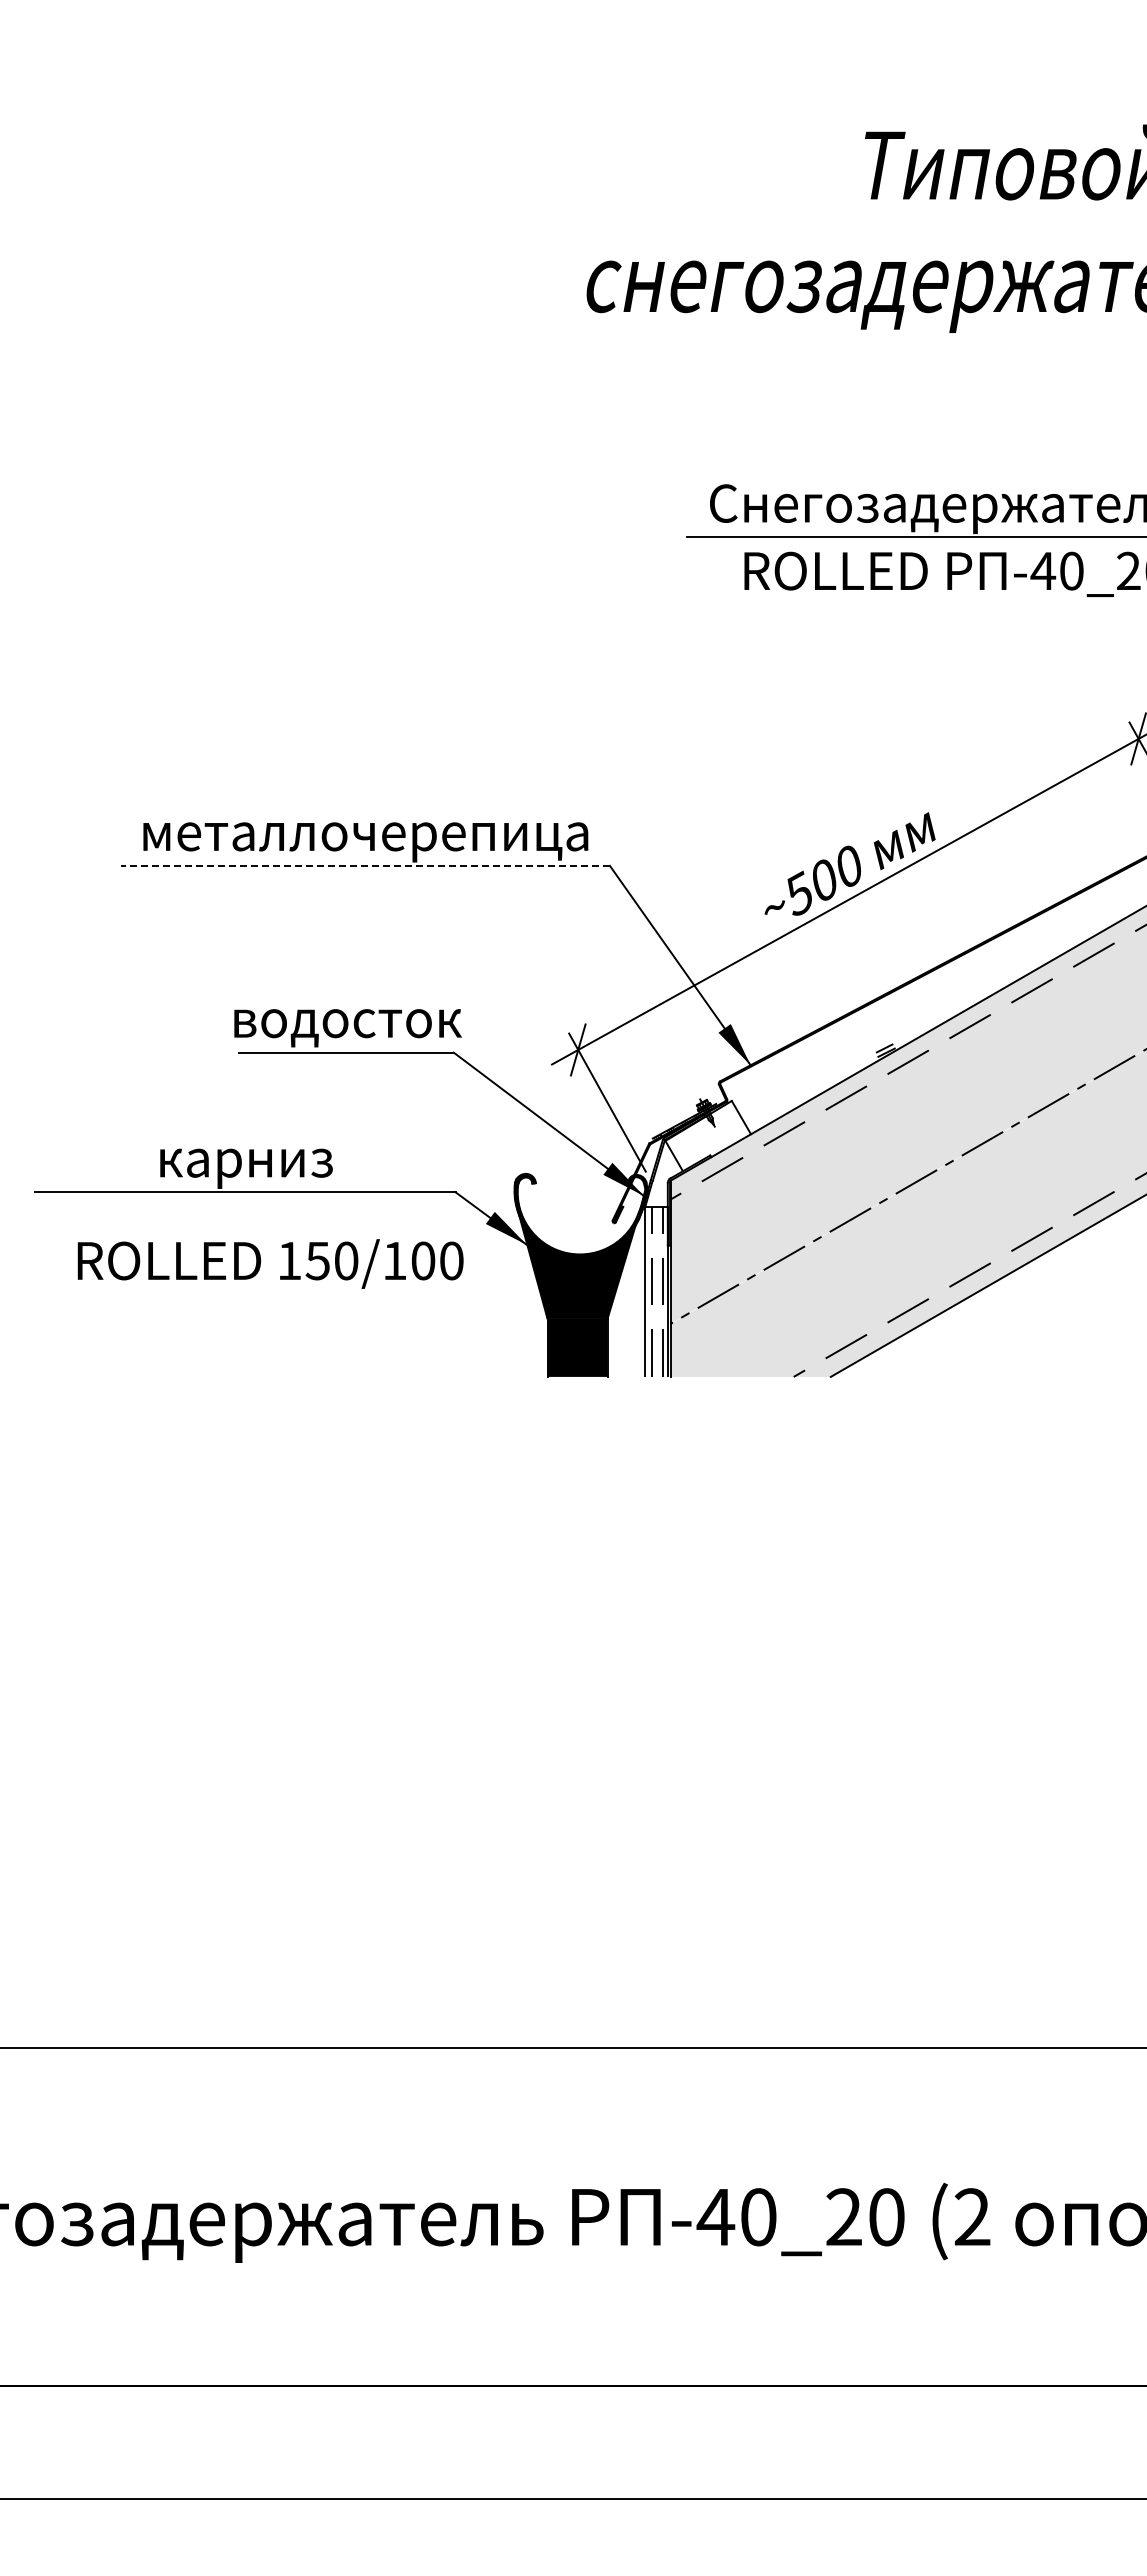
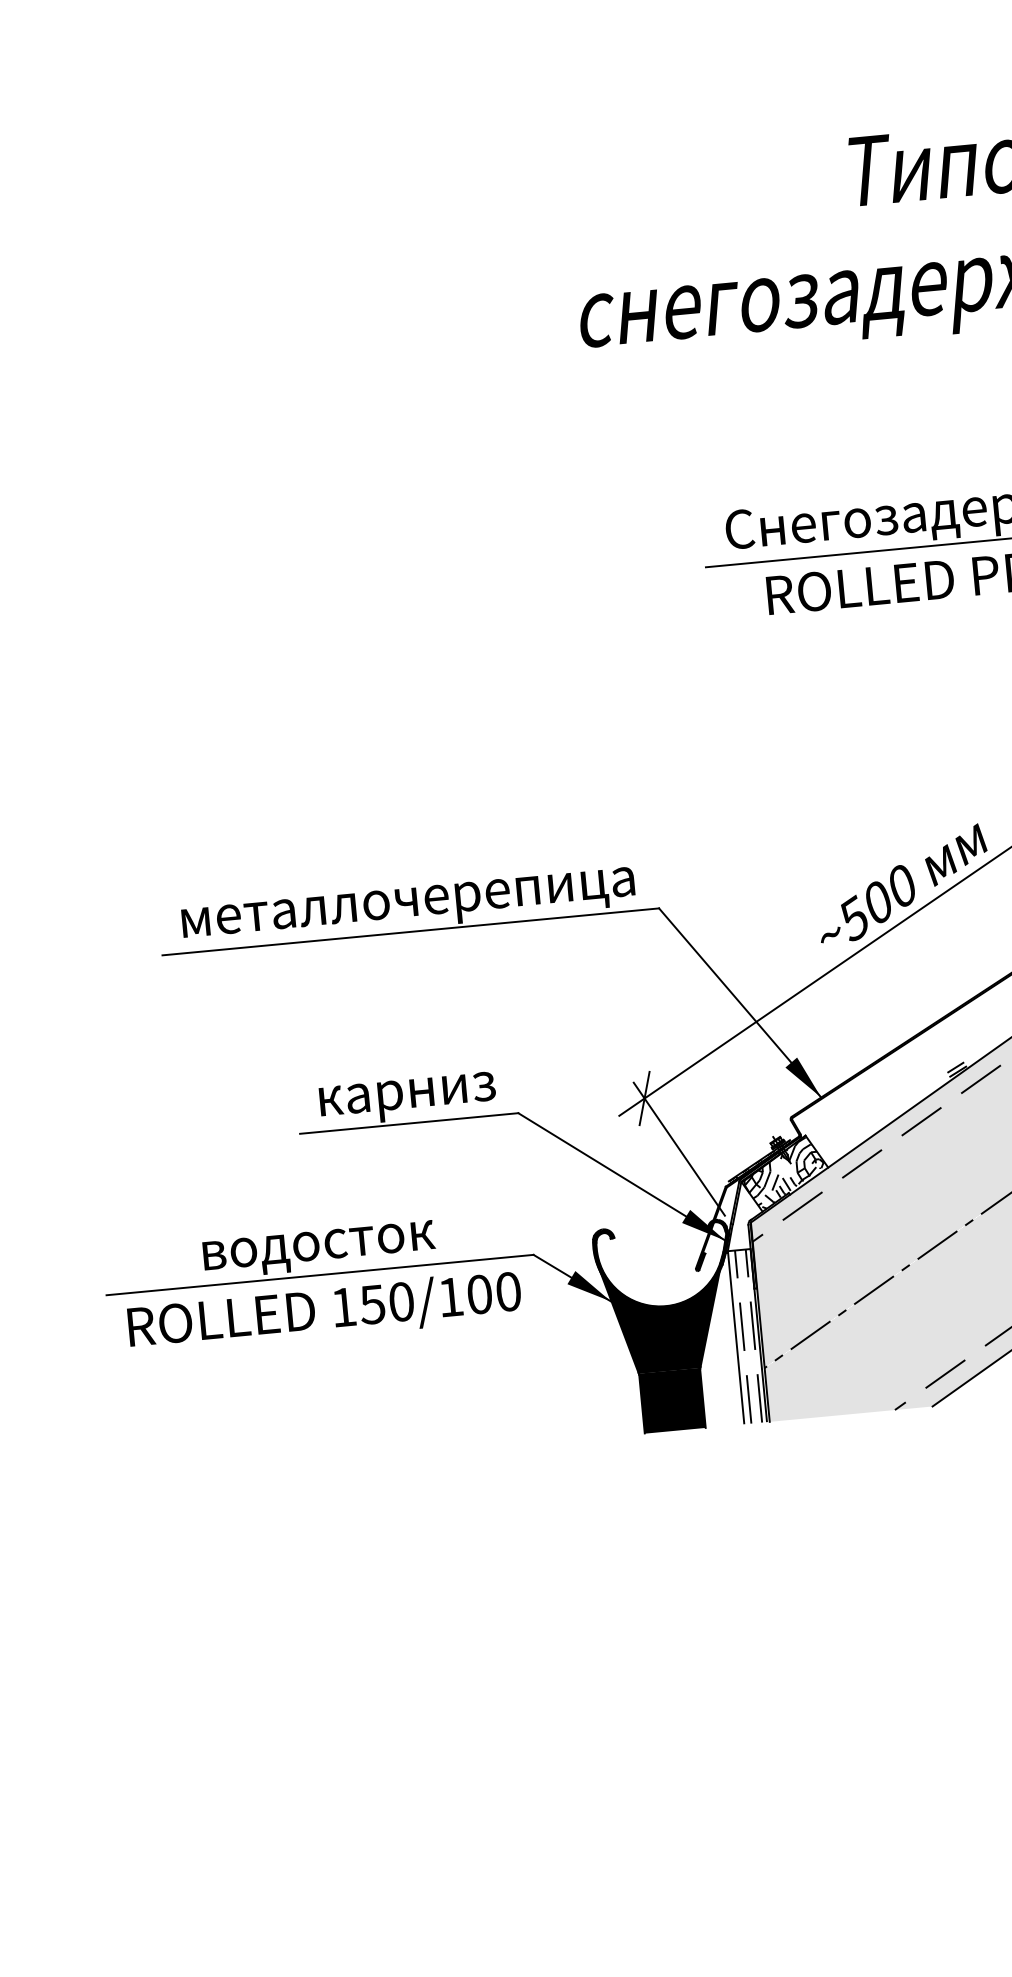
line: (365, 865) -> (410, 931), dashed -> solid
text: (347, 1029) -> (408, 1099), водосток -> карниз
hatch: (707, 1135) -> (784, 1173), added
text: (246, 1168) -> (318, 1250), карниз -> водосток
text: (270, 1263) -> (324, 1311), moved

